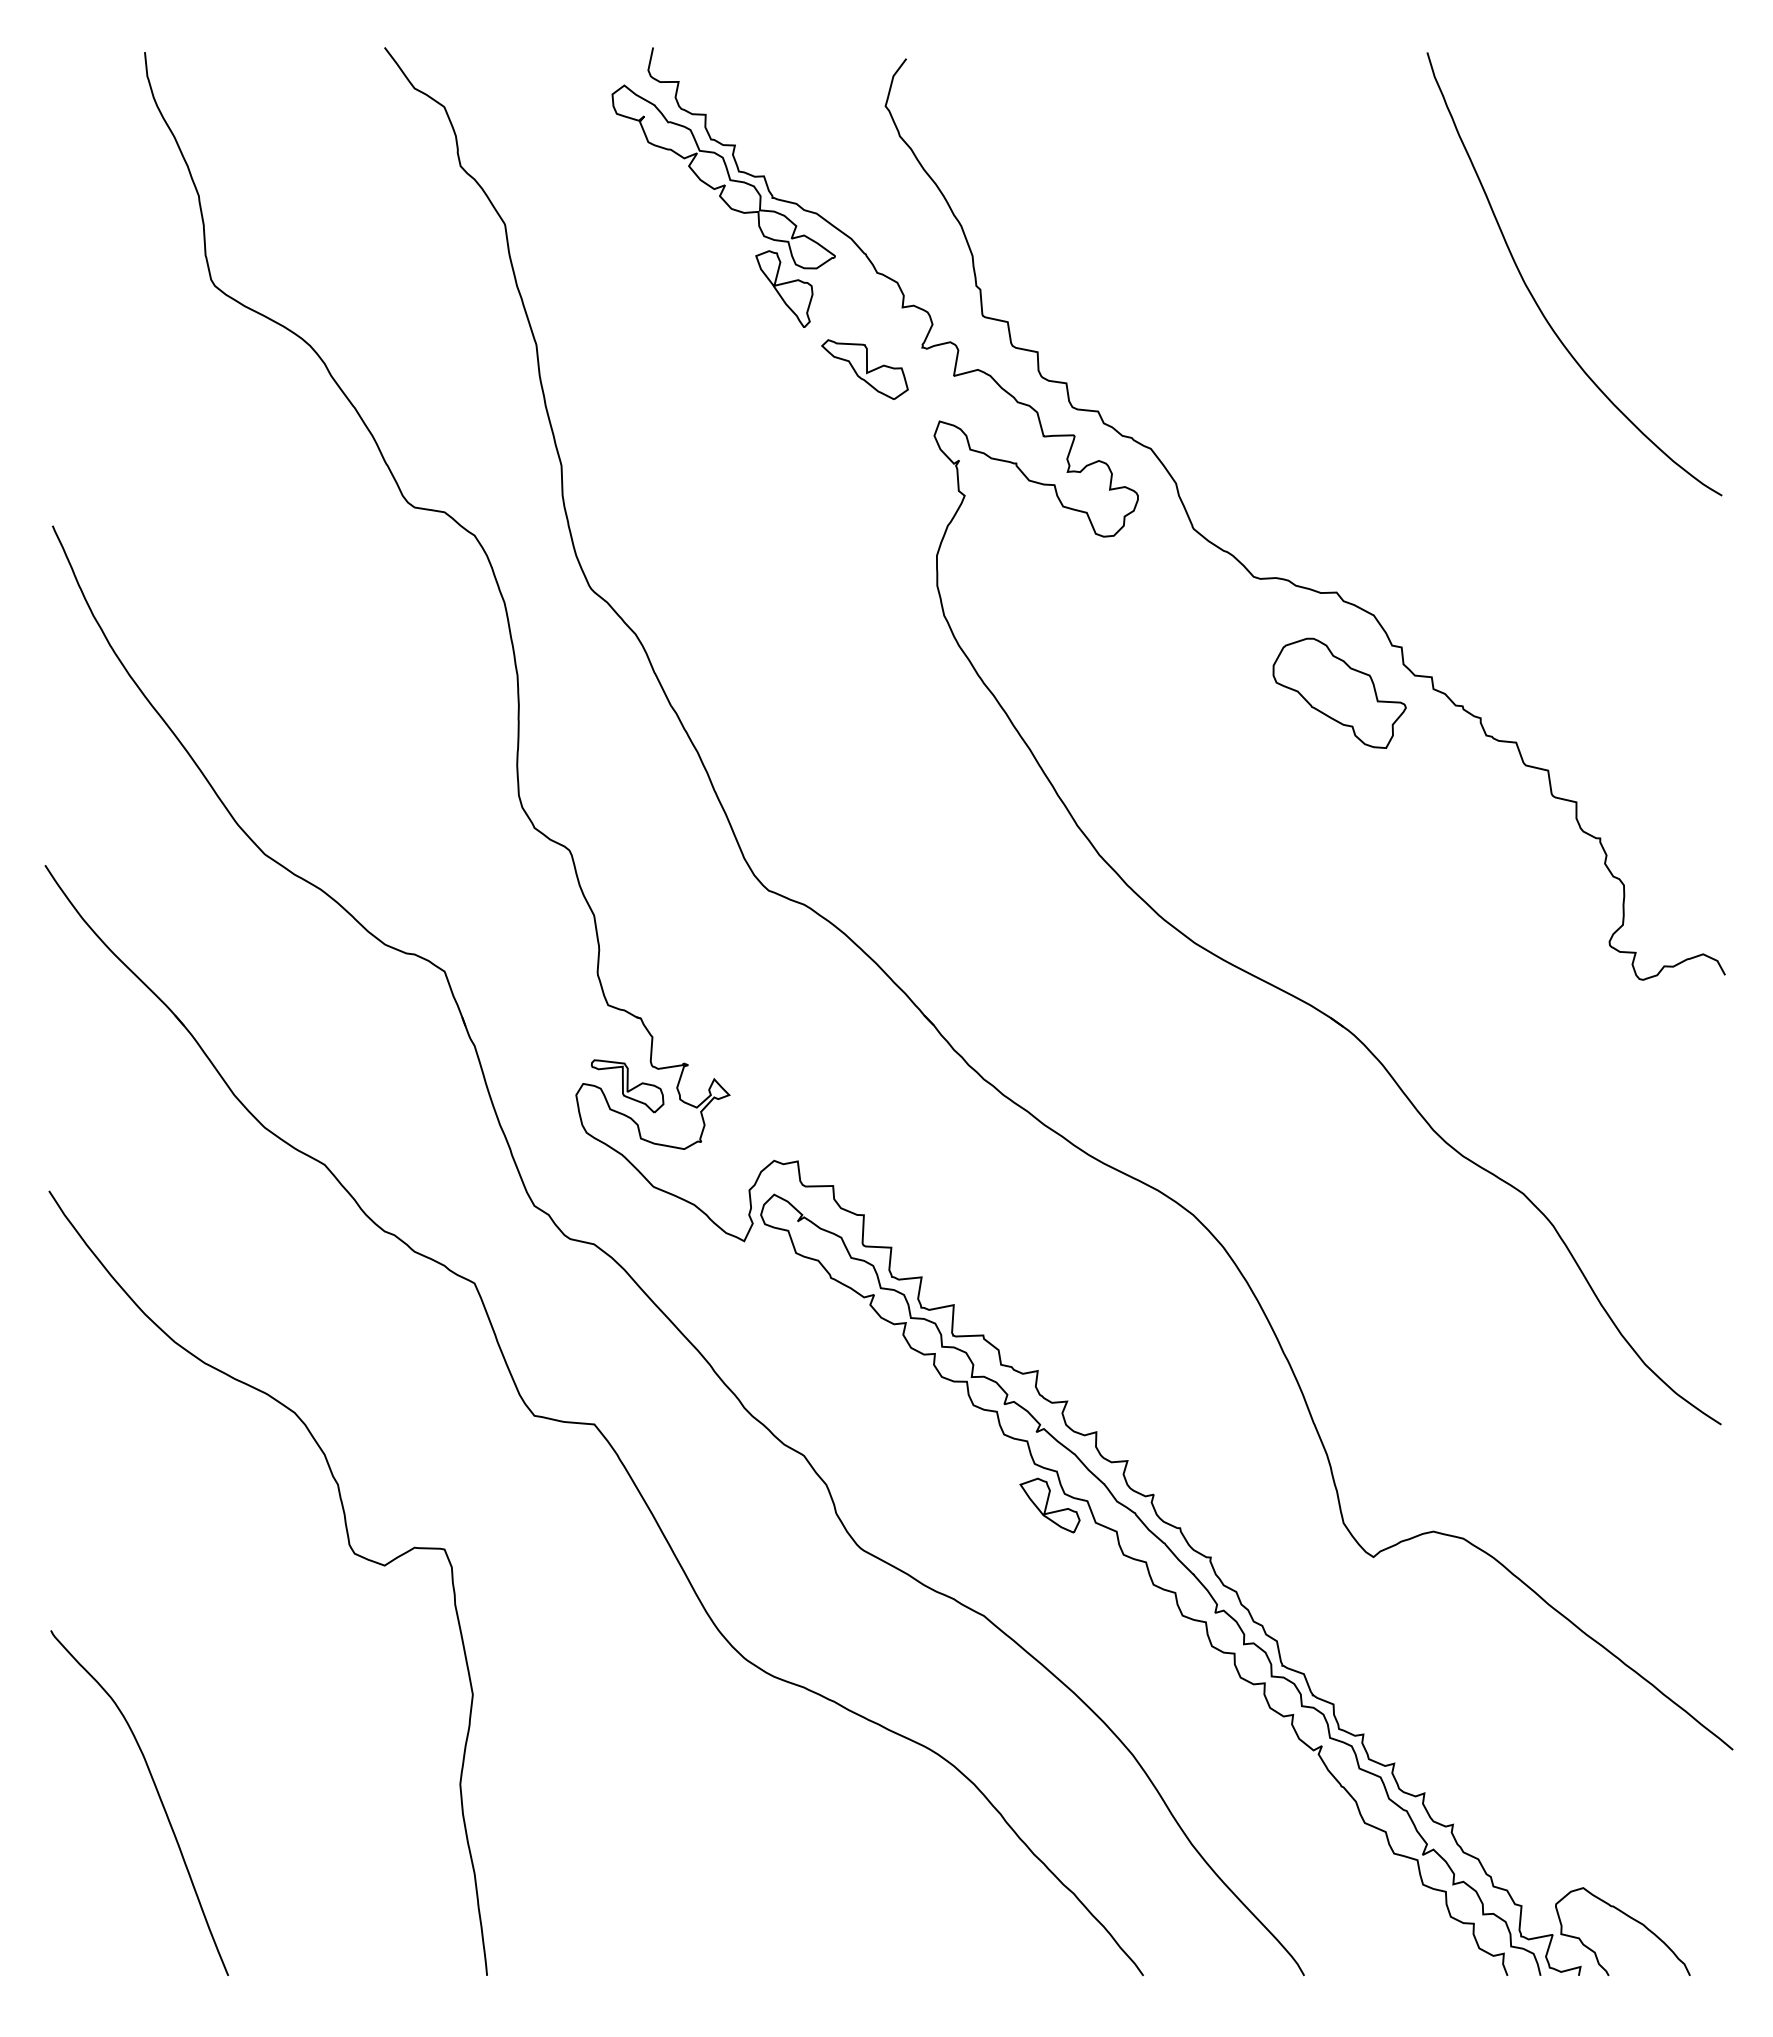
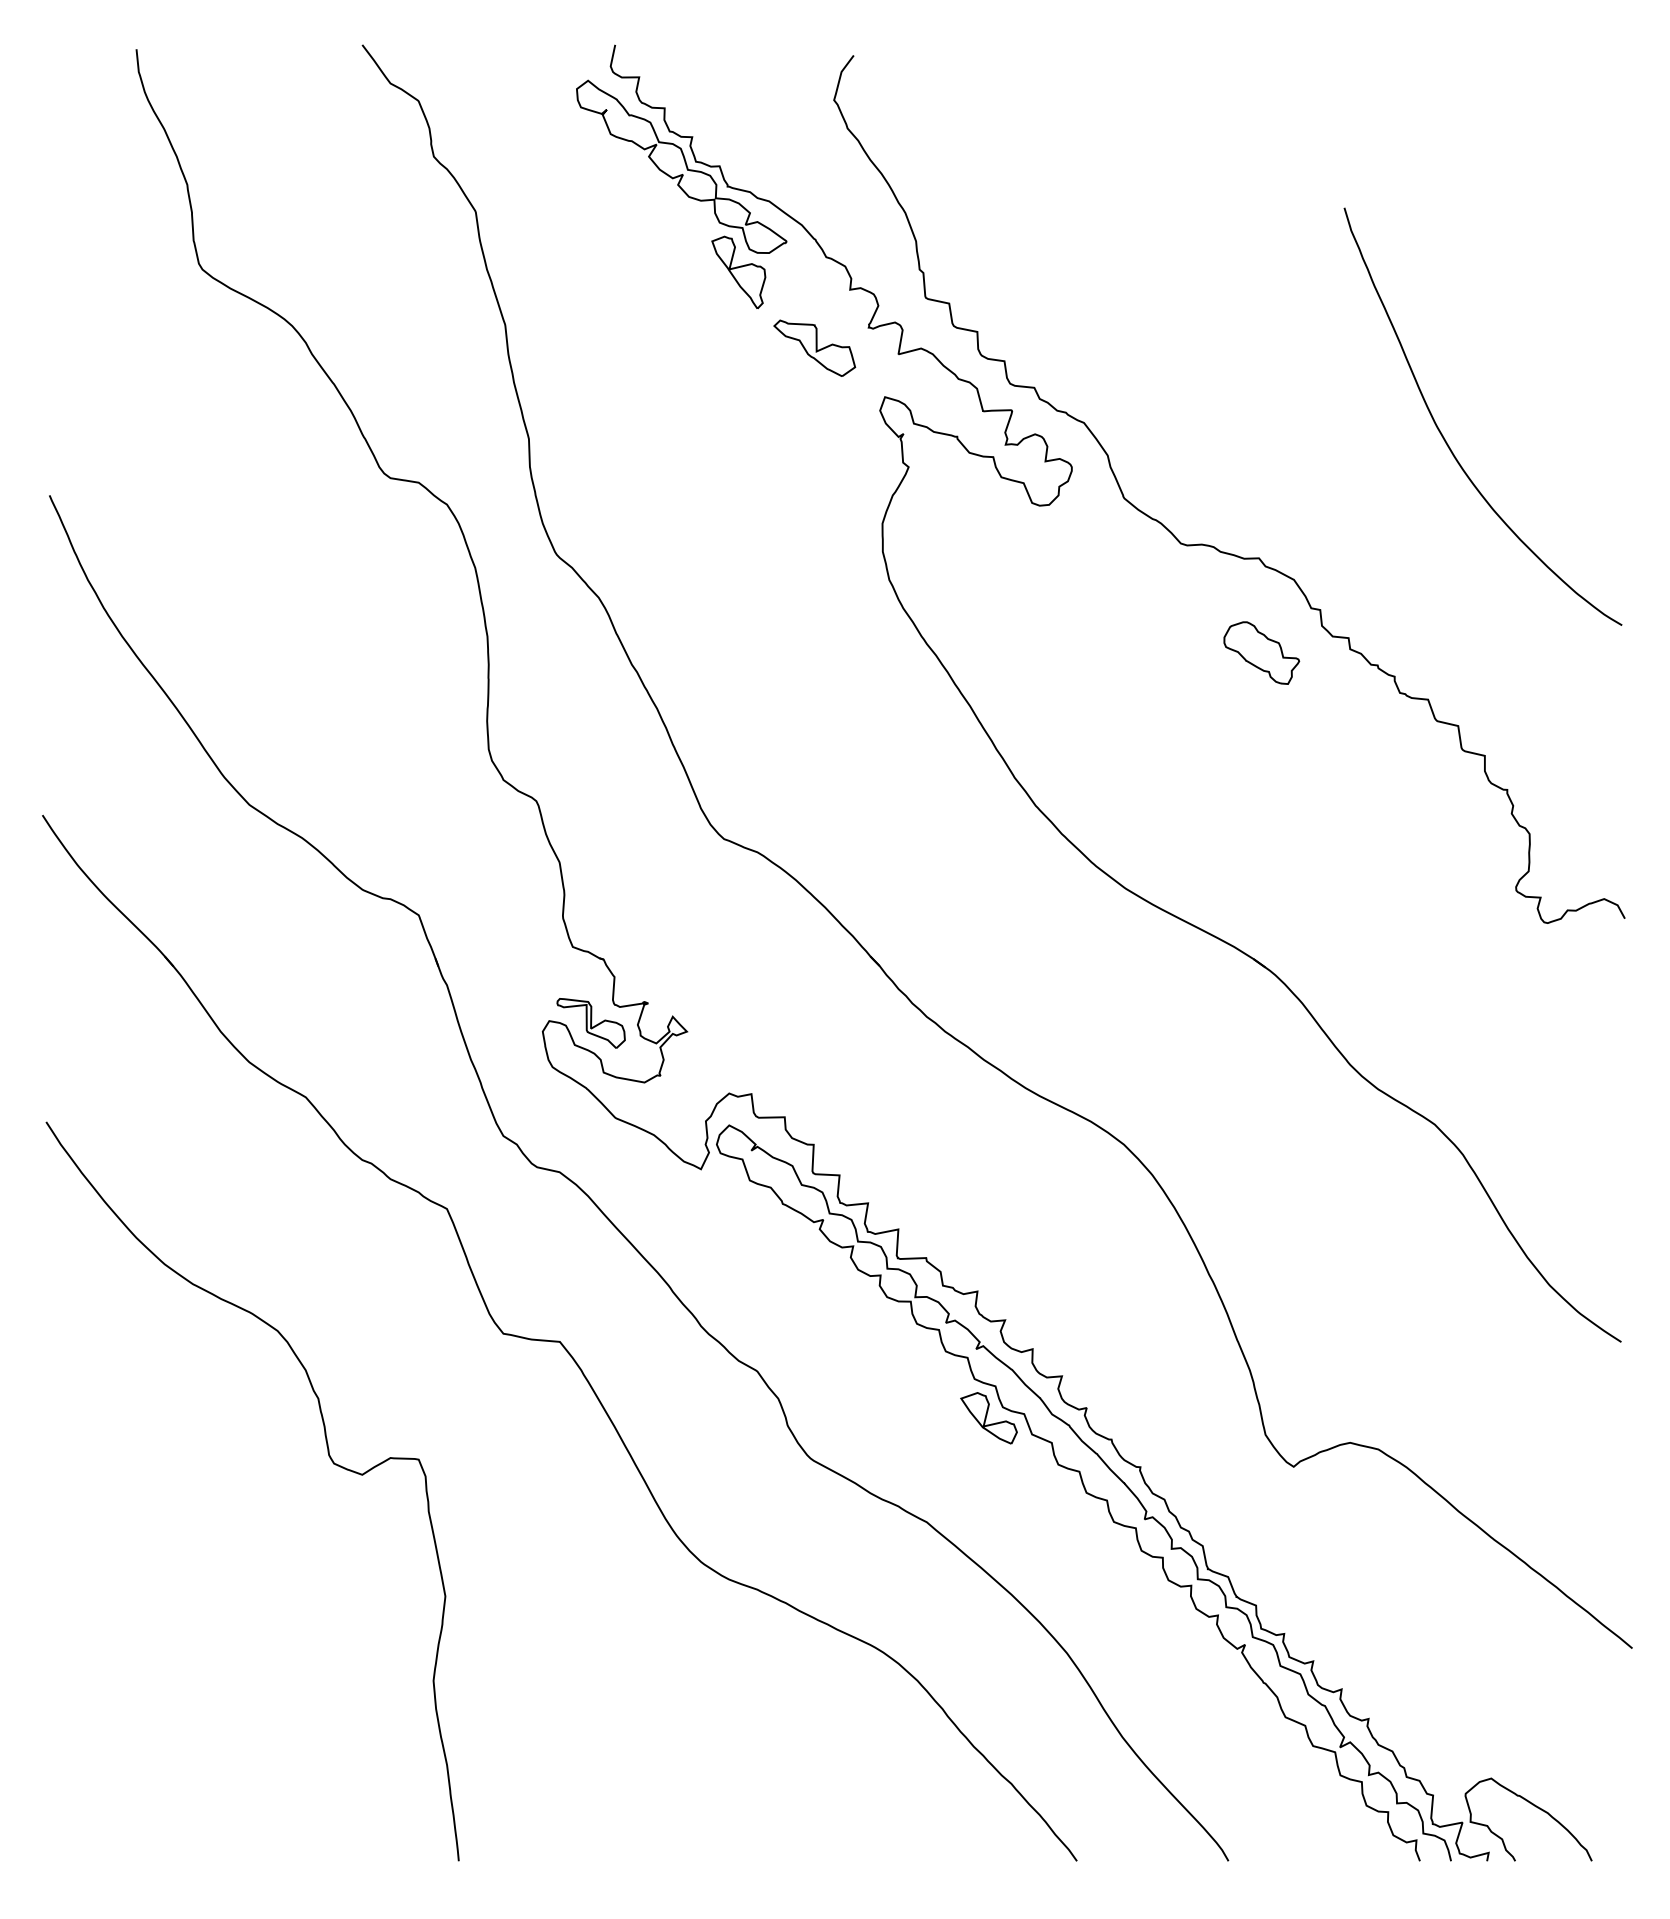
curve: (1534, 297) -> (1445, 438), moved
part: (1339, 692) -> (1261, 652), size x0.6
curve: (157, 1794) -> (148, 1690), removed

